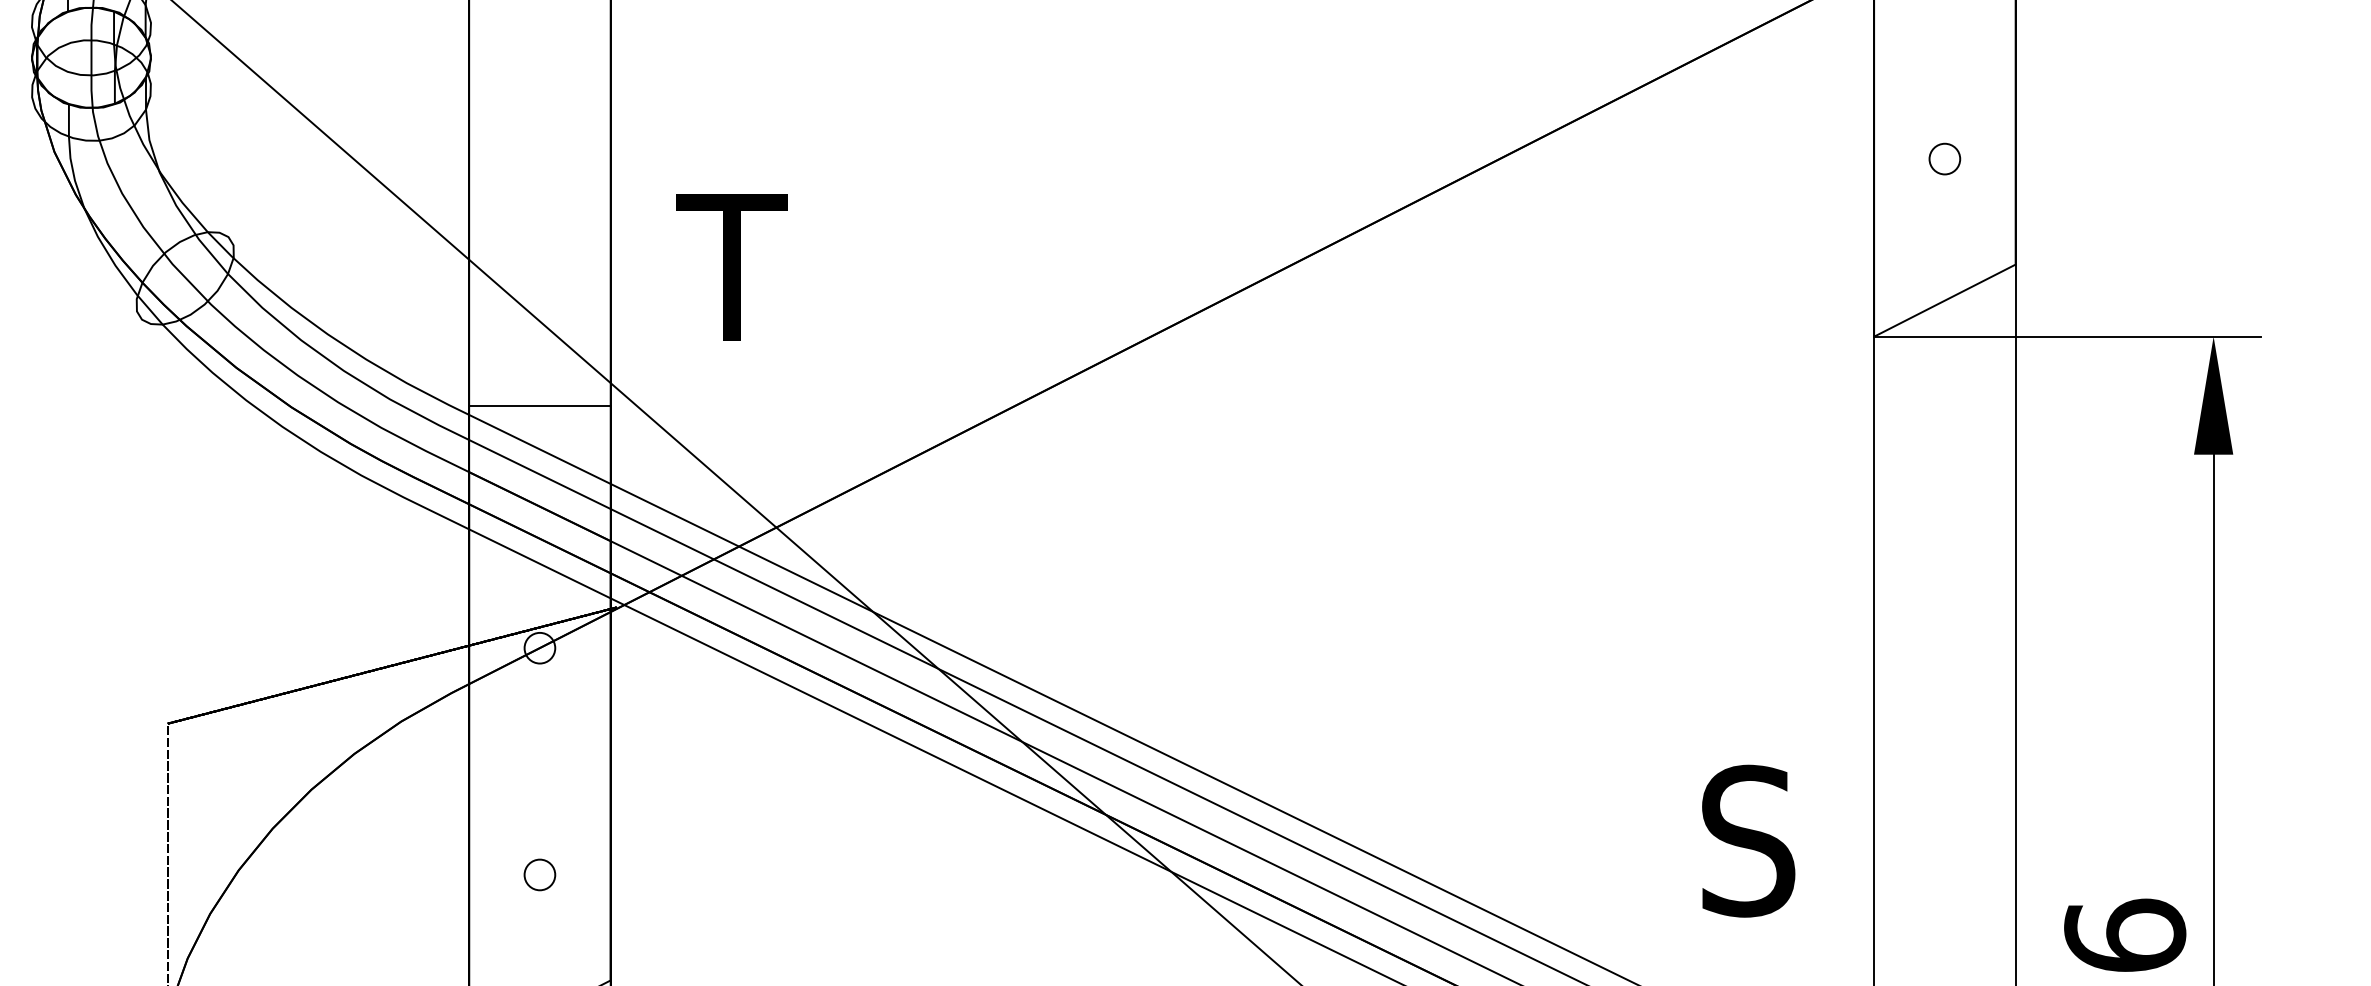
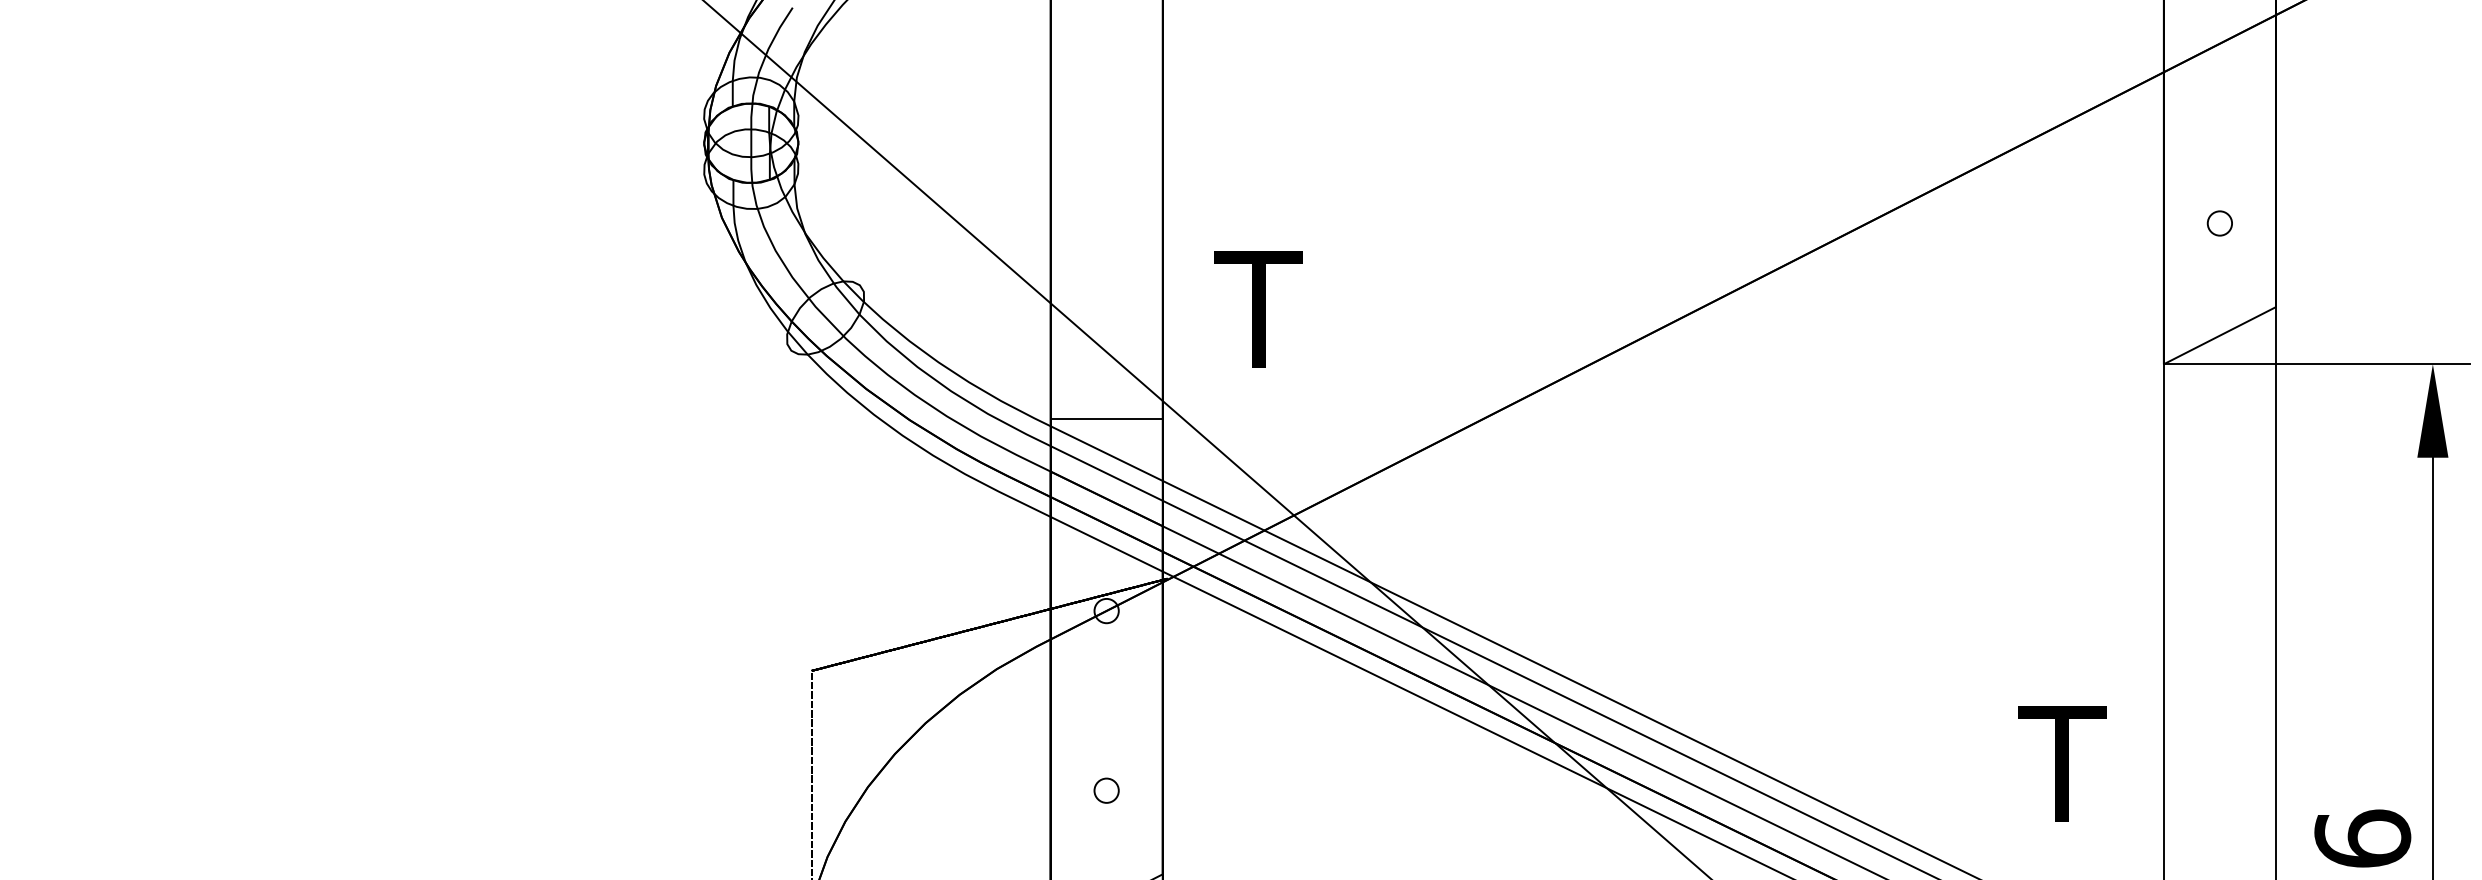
text: (1746, 840) -> (2062, 763), S -> T

